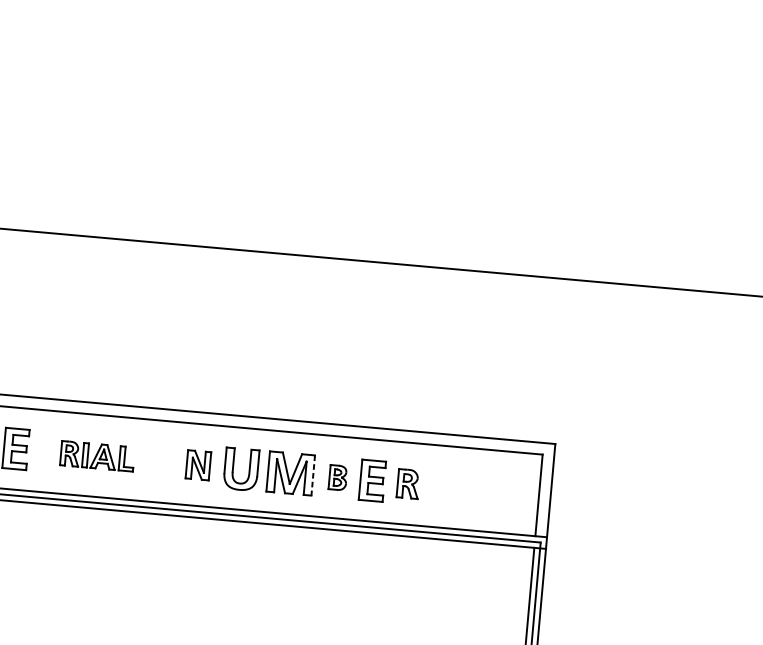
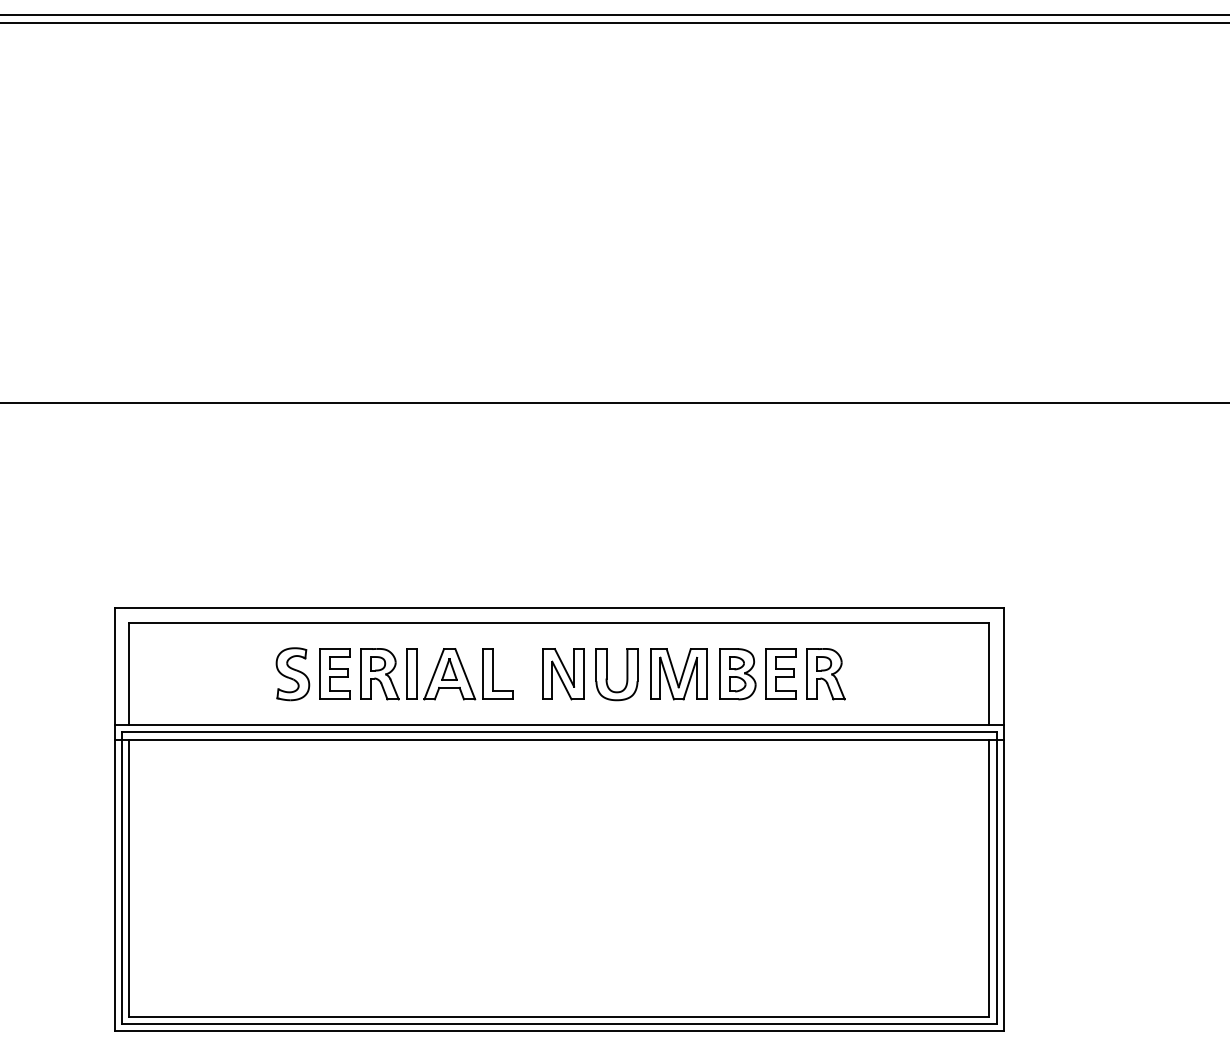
part: (97, 456) -> (436, 674), size x1.67
part: (198, 465) -> (563, 674), size x1.43
line: (312, 475) -> (706, 674), dashed -> solid
part: (337, 477) -> (737, 674), size x1.67
part: (407, 484) -> (825, 674), size x1.43

